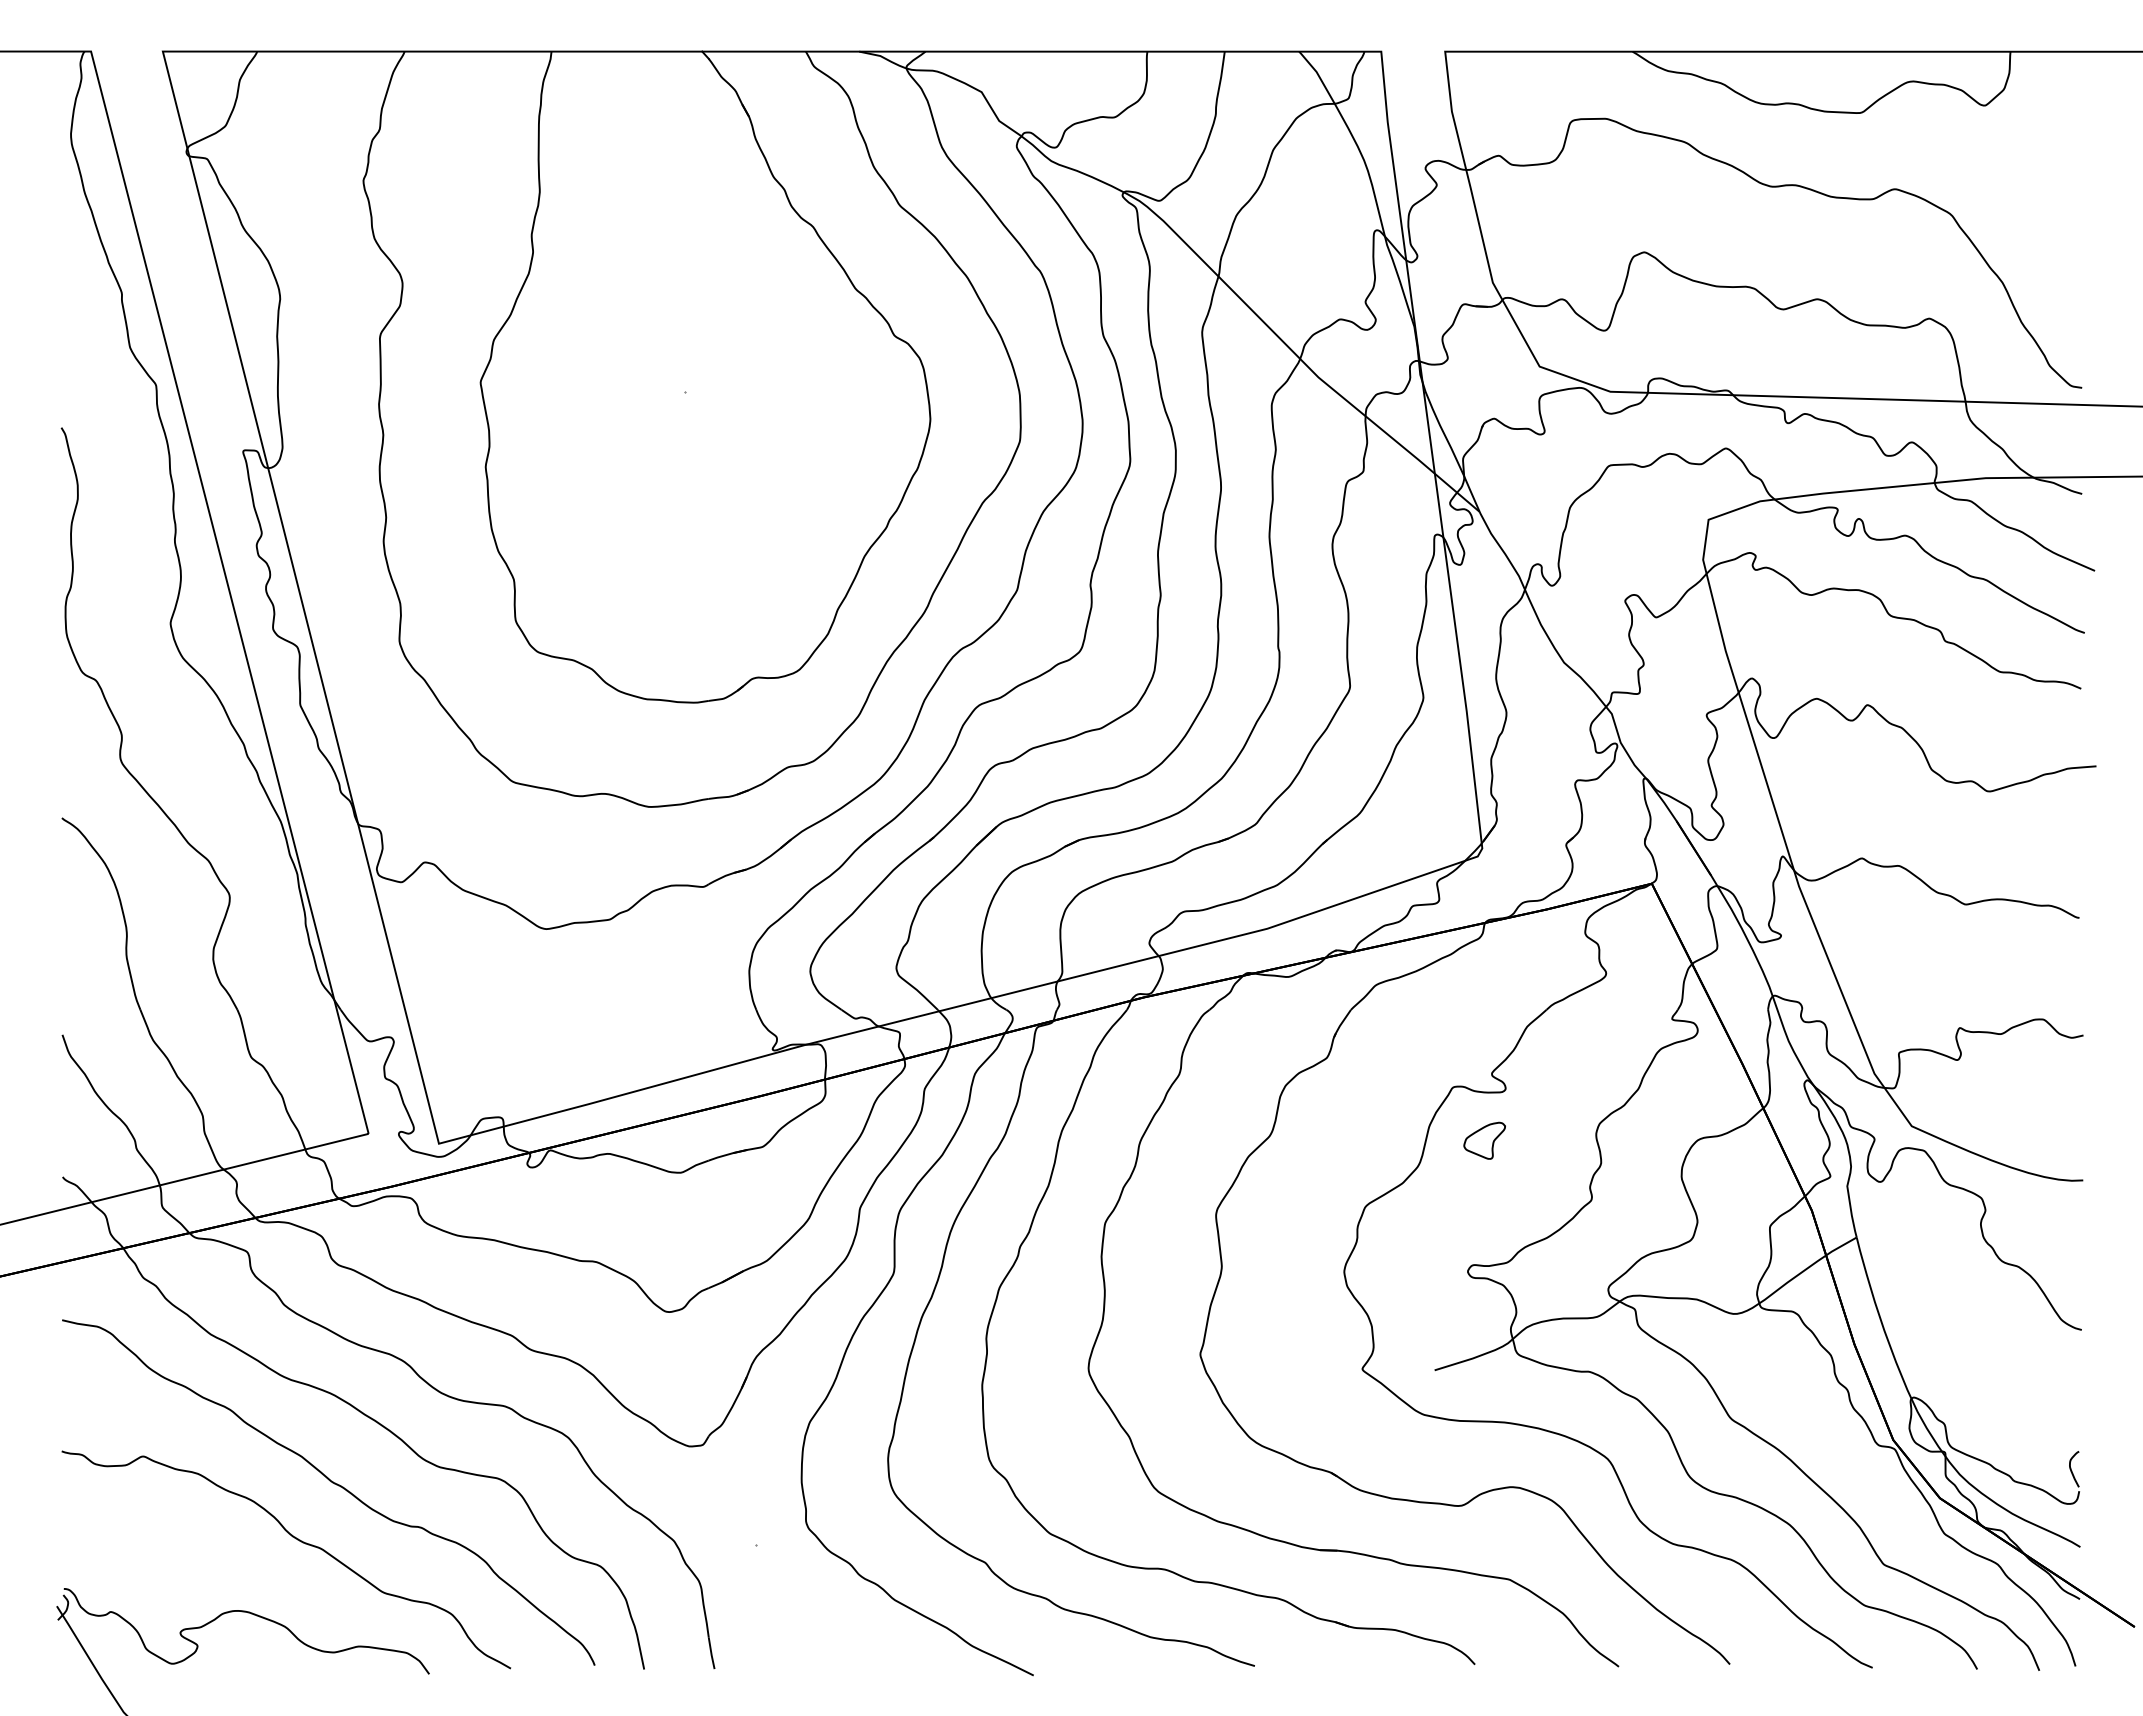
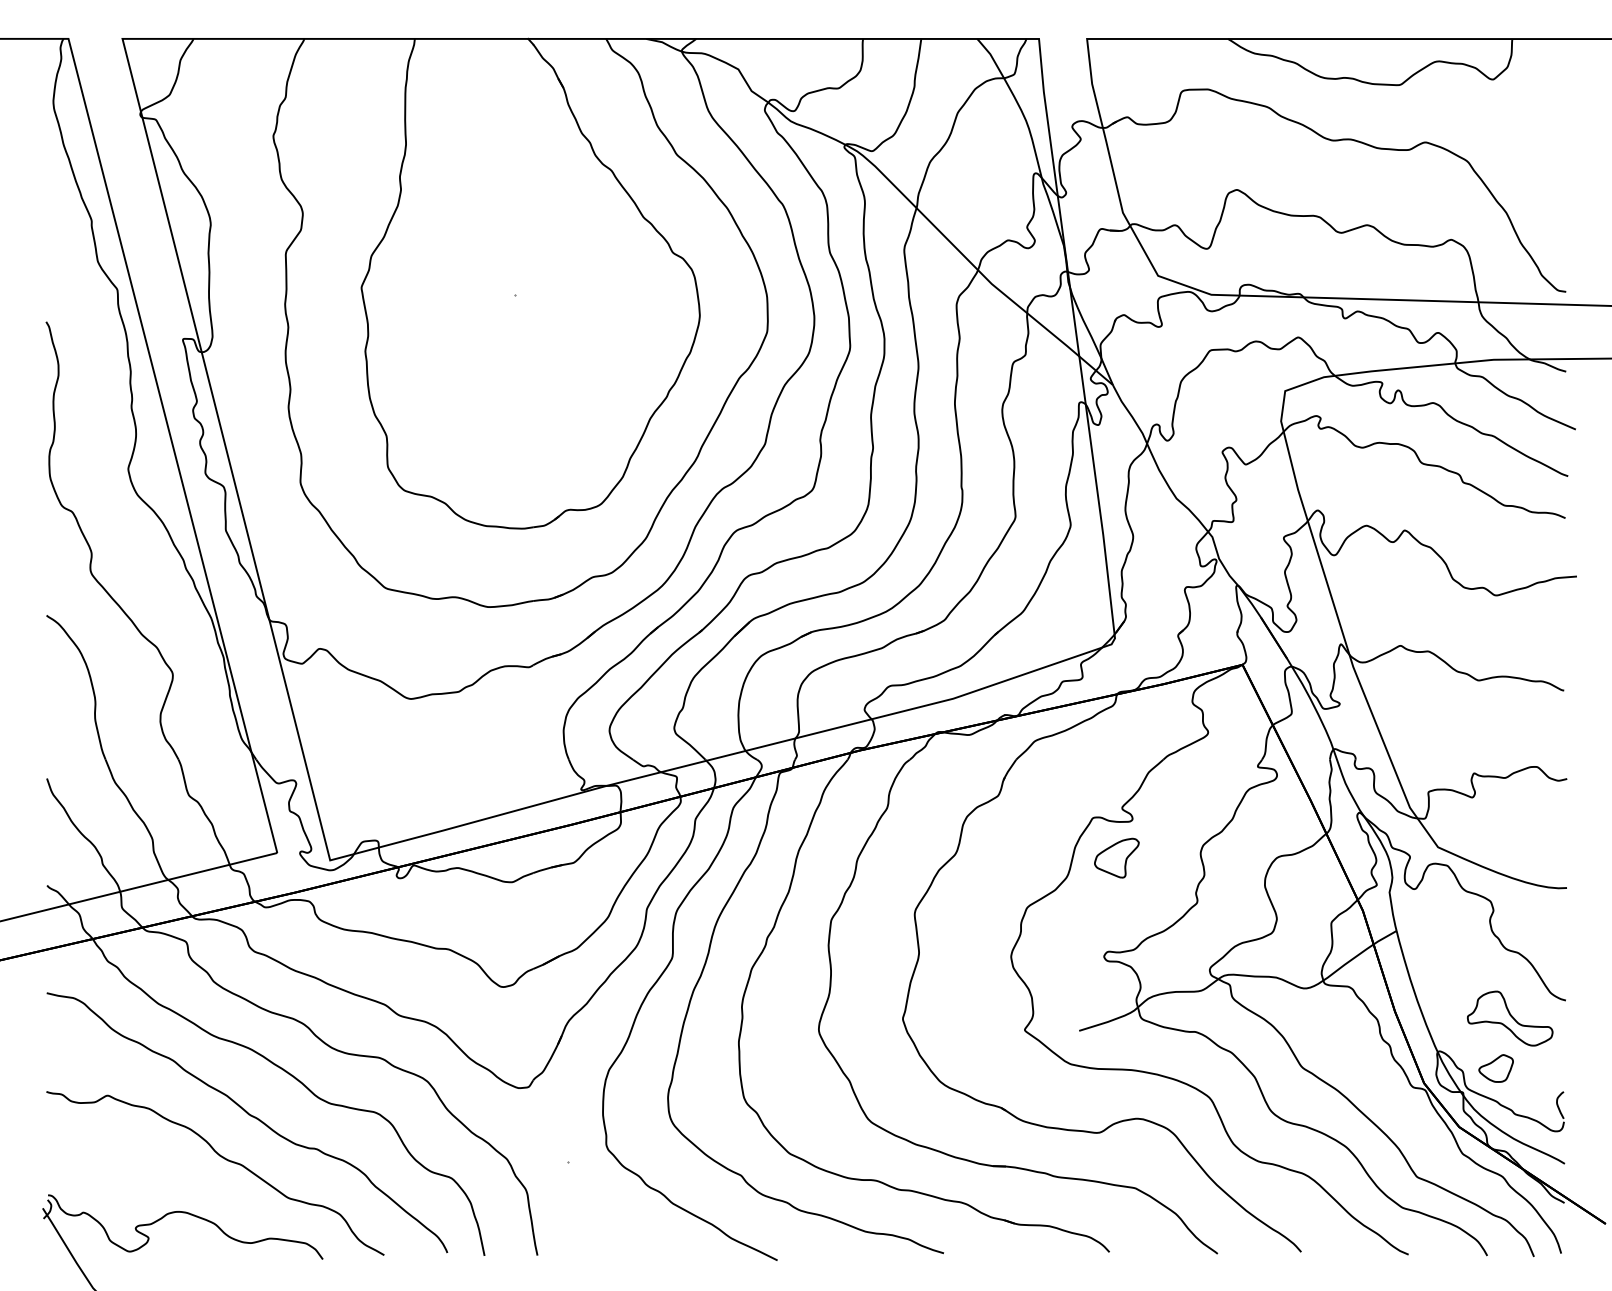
part: (1484, 1140) -> (1116, 857), size x1.43
part: (2007, 1353) -> (1510, 1018), added
part: (1988, 1420) -> (1495, 1068), added

